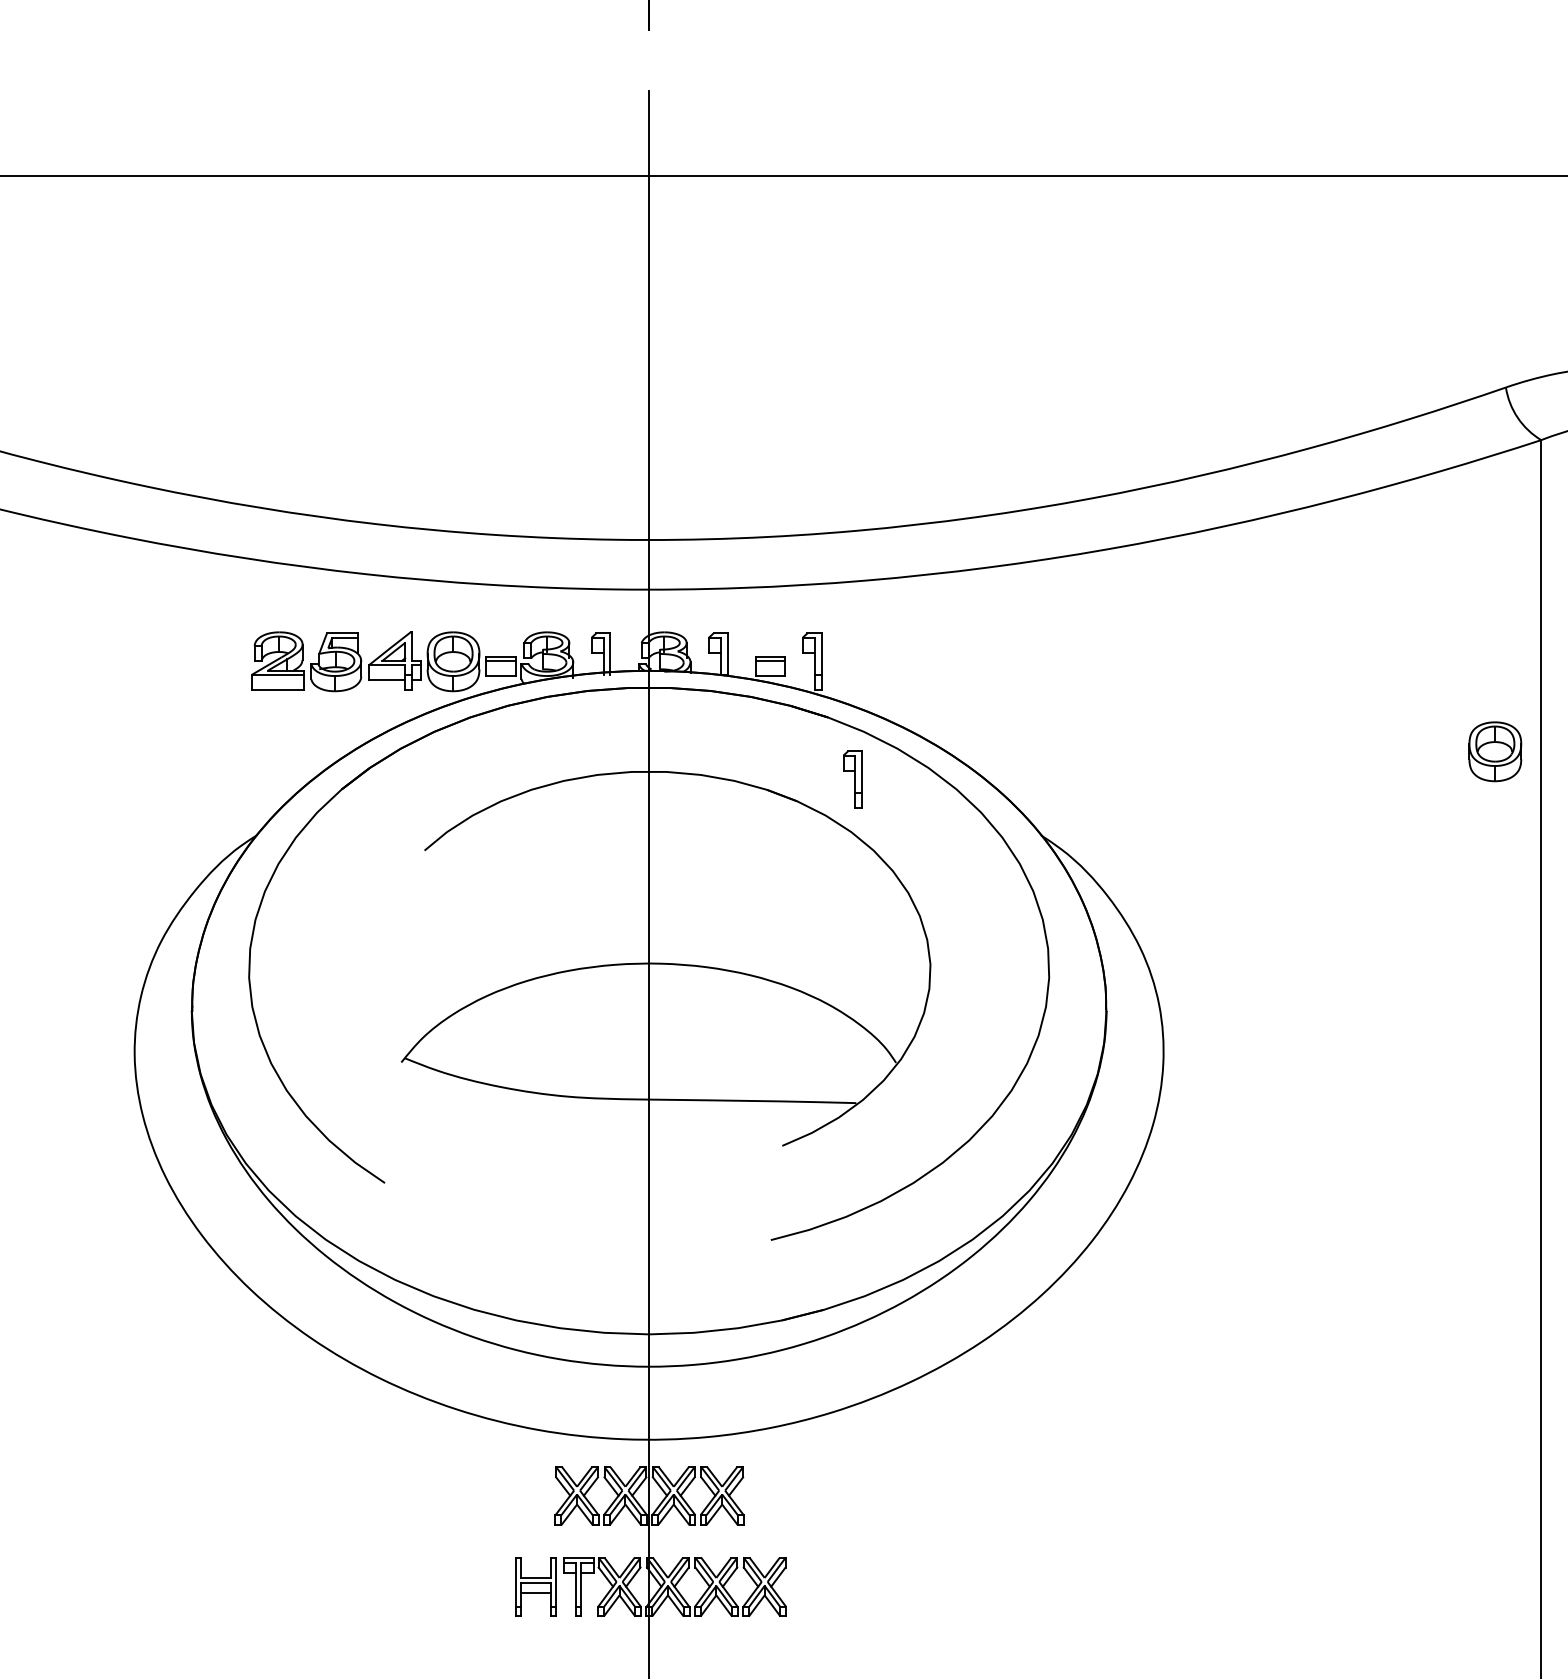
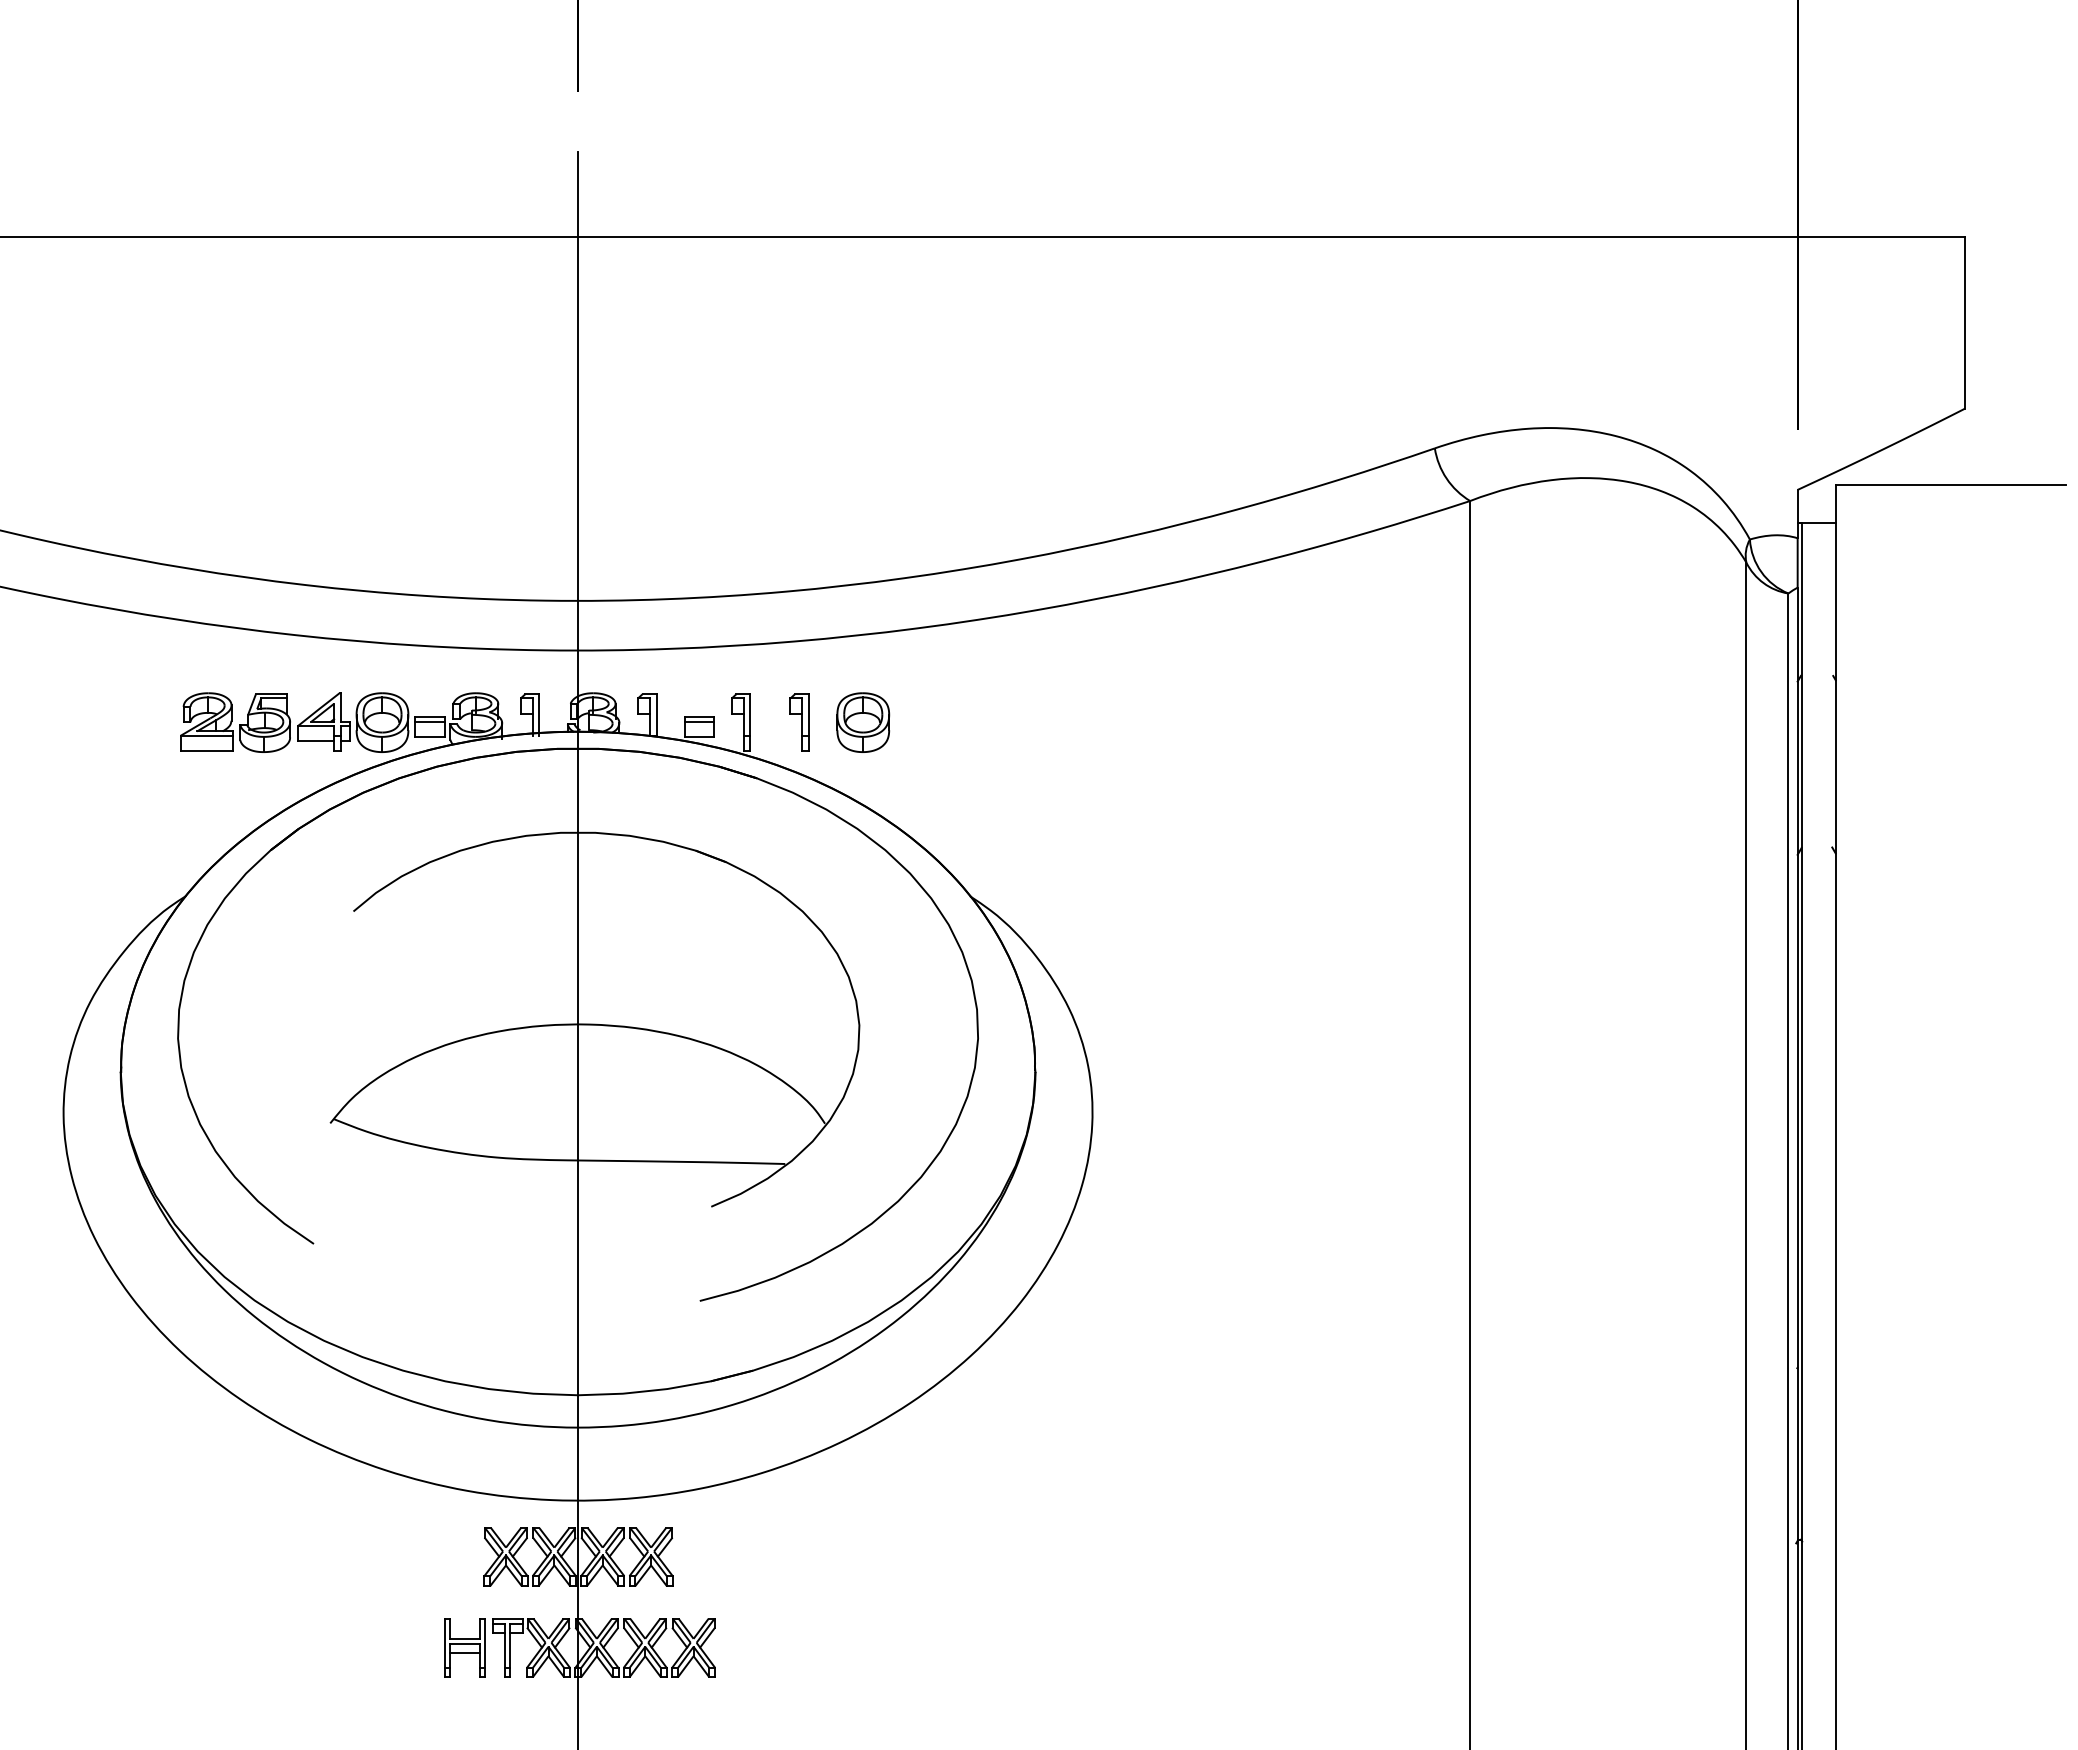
part: (1495, 751) -> (863, 722), moved
part: (852, 779) -> (799, 722), moved

